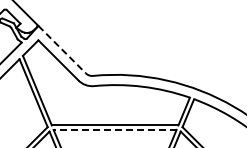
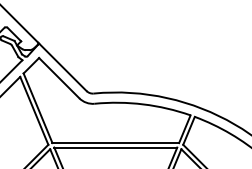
line: (61, 49) -> (62, 67), dashed -> solid
line: (114, 129) -> (115, 147), dashed -> solid

